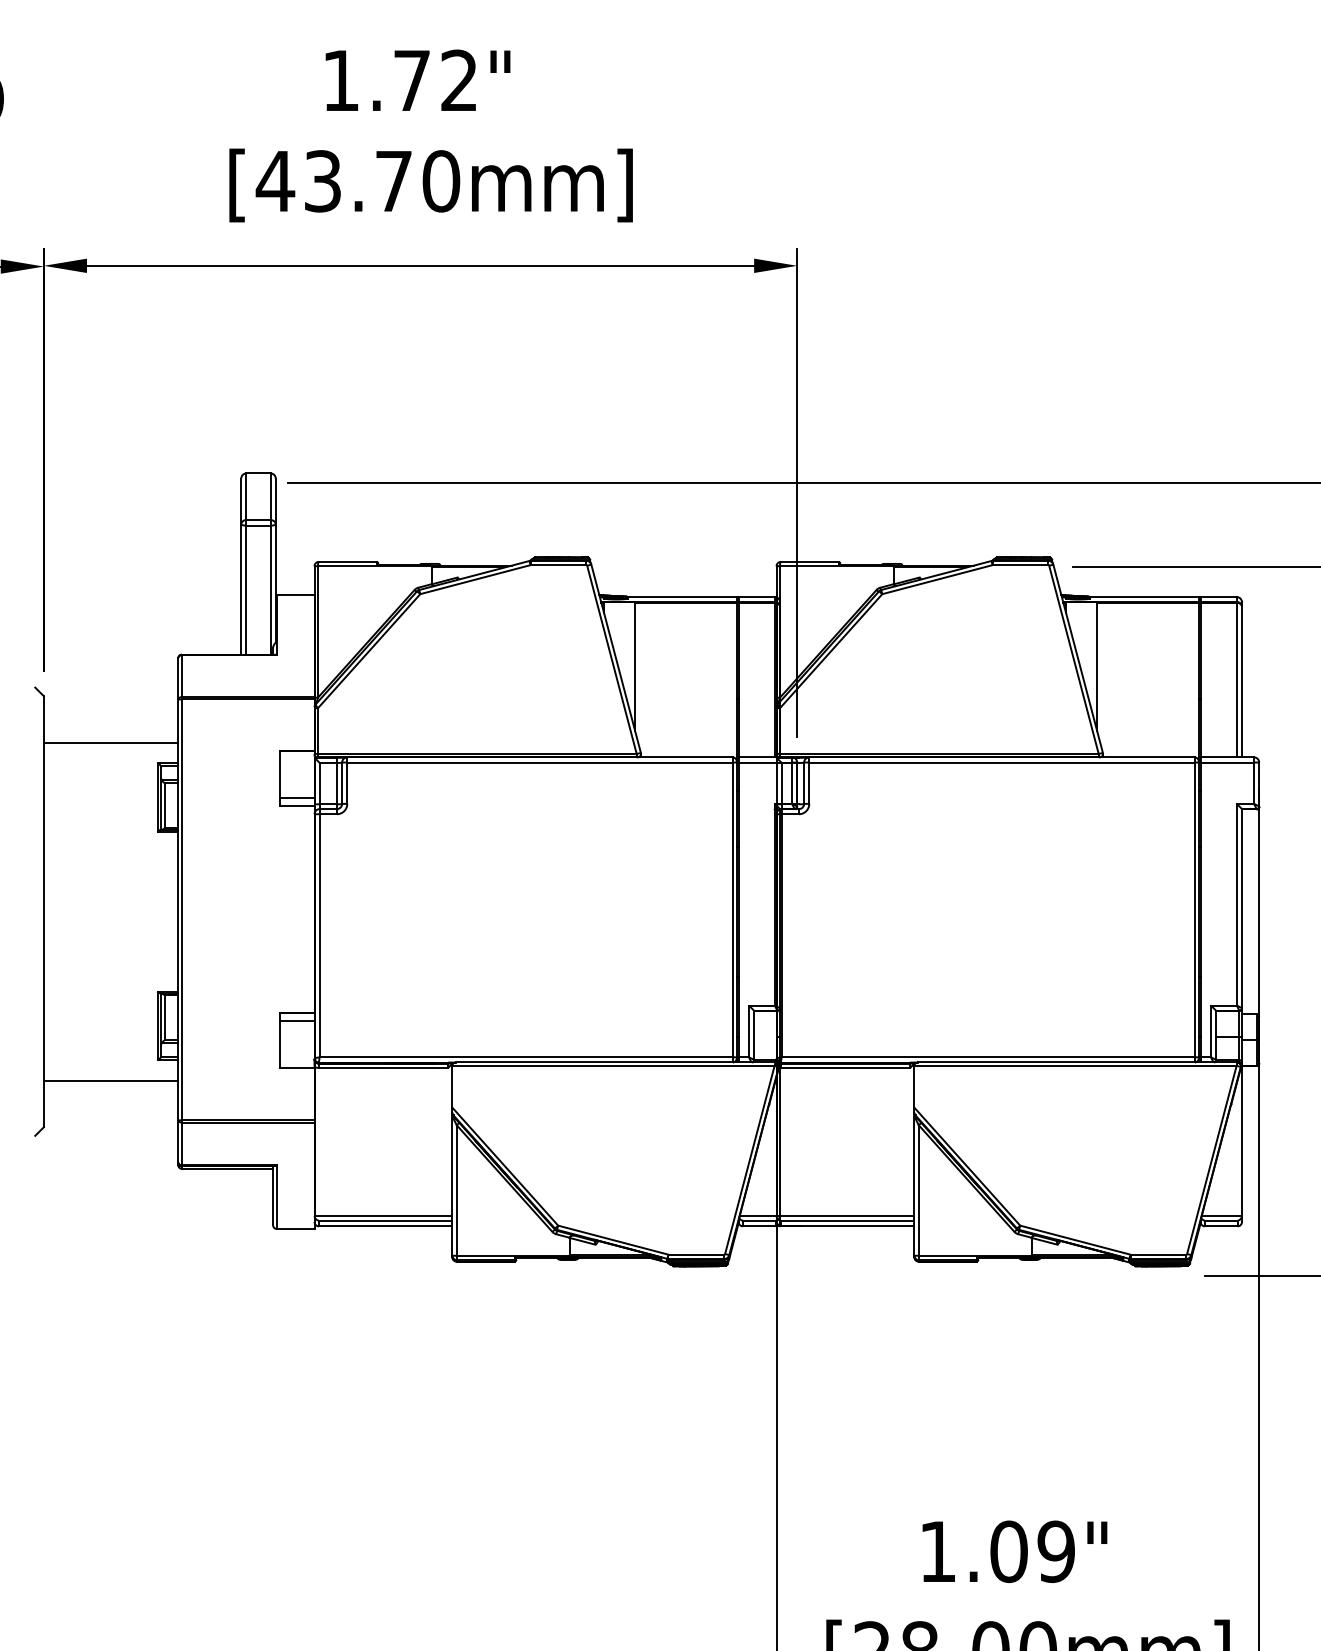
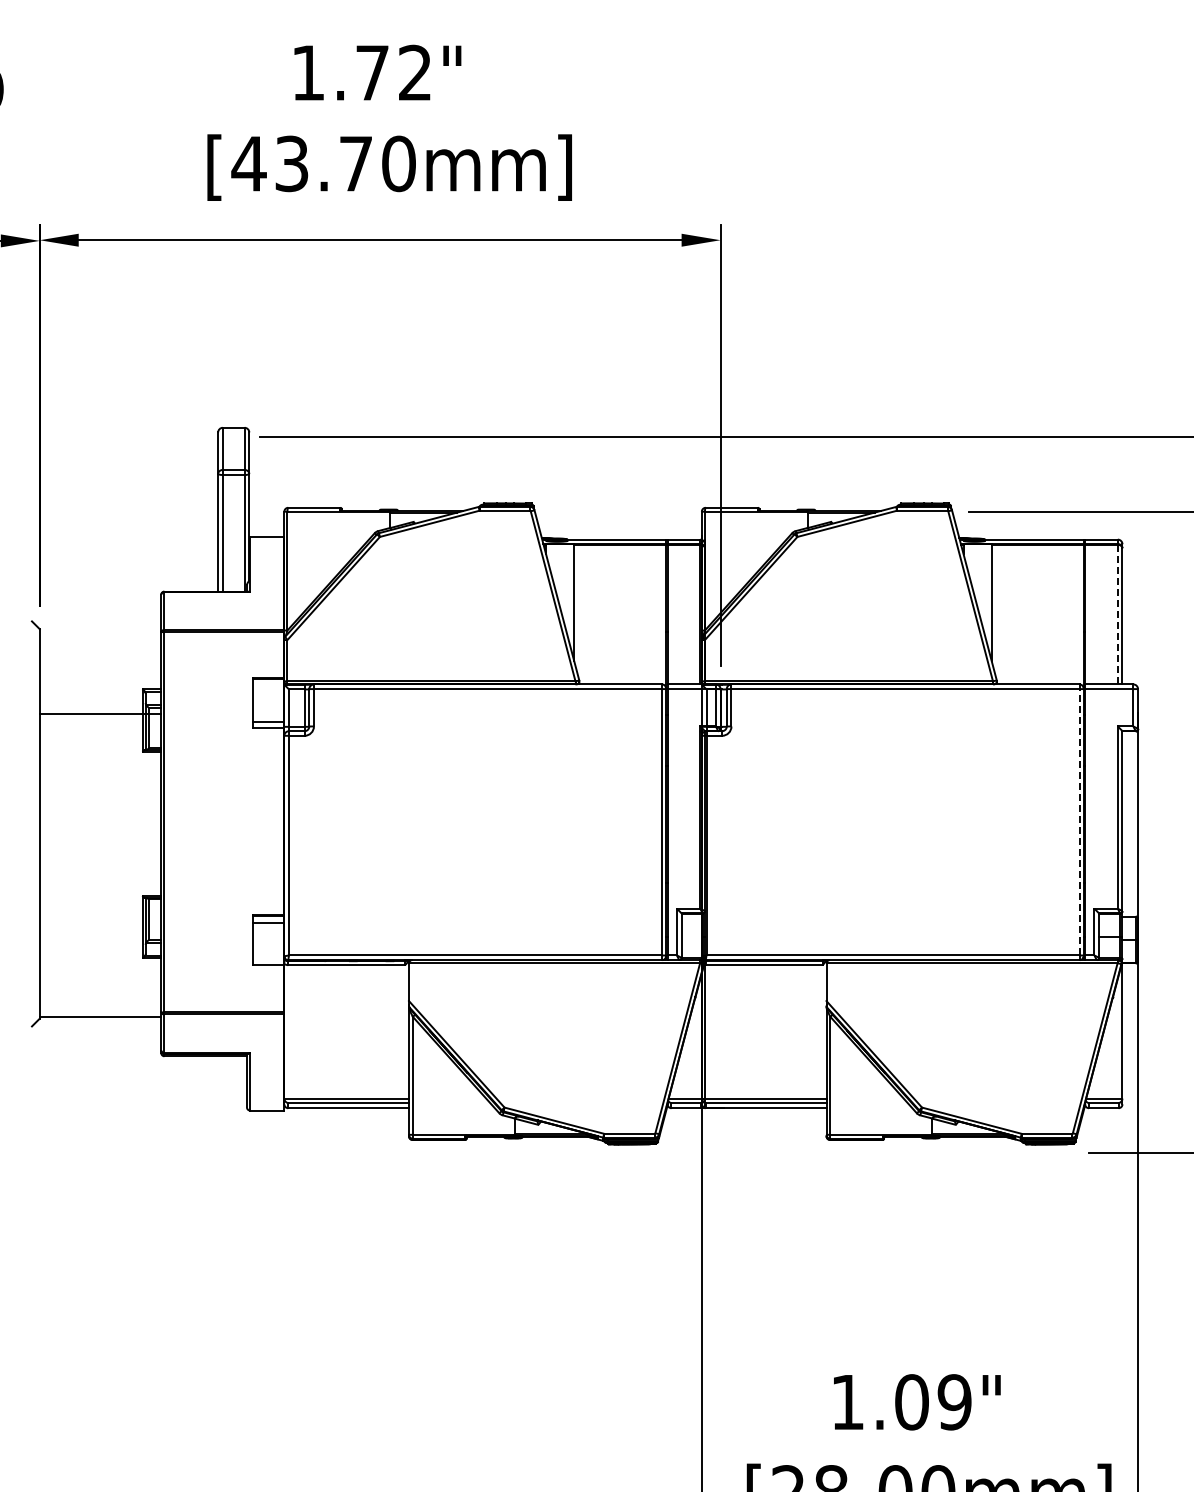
line: (1236, 679) -> (1117, 614), solid -> dashed
line: (111, 743) -> (100, 714), moved
line: (1194, 909) -> (1079, 821), solid -> dashed
line: (111, 1080) -> (100, 1016), moved

